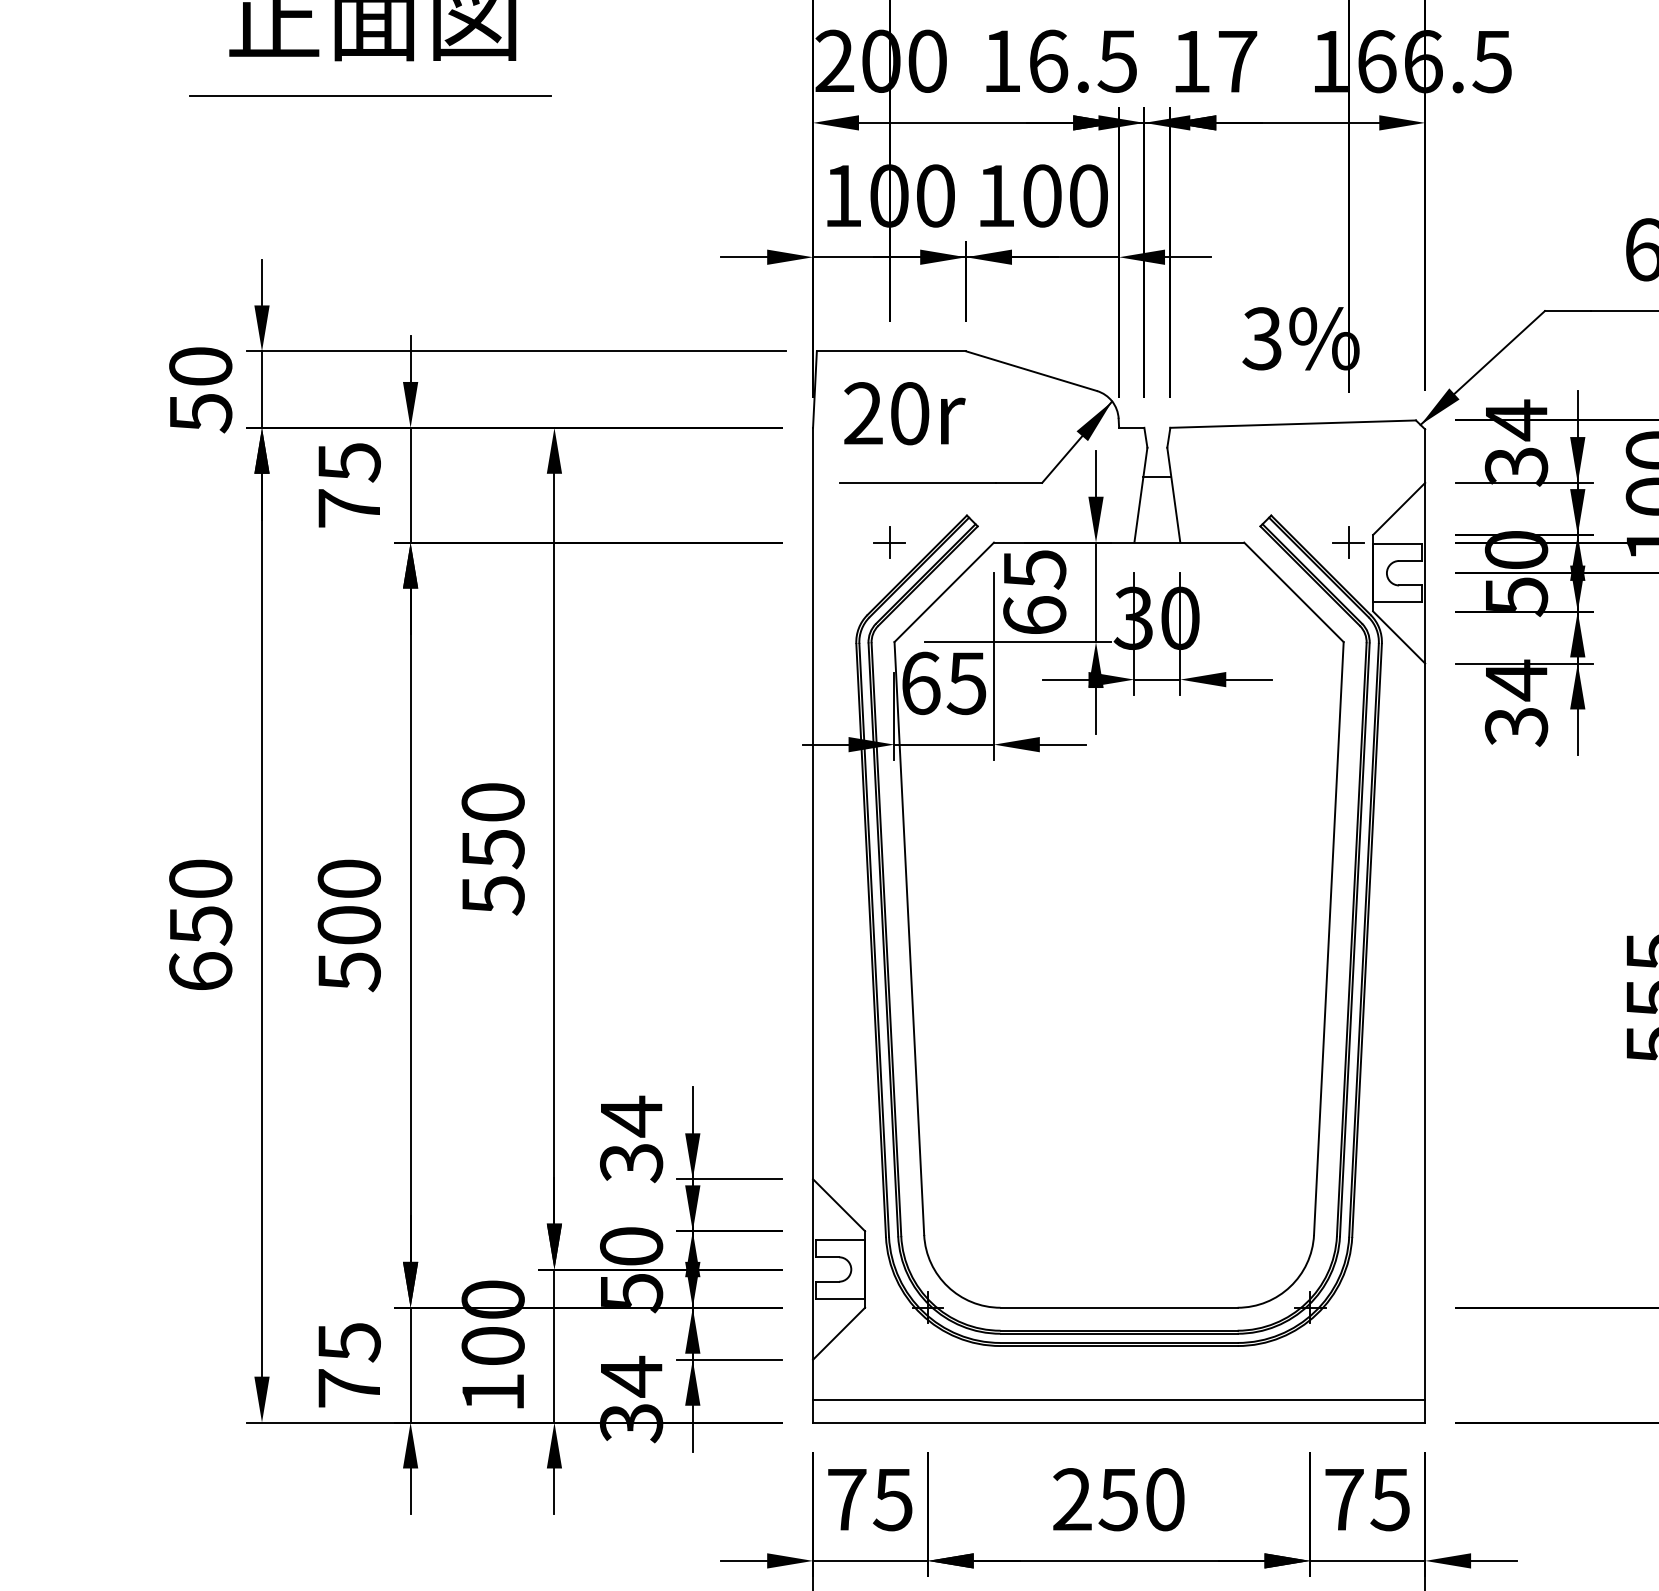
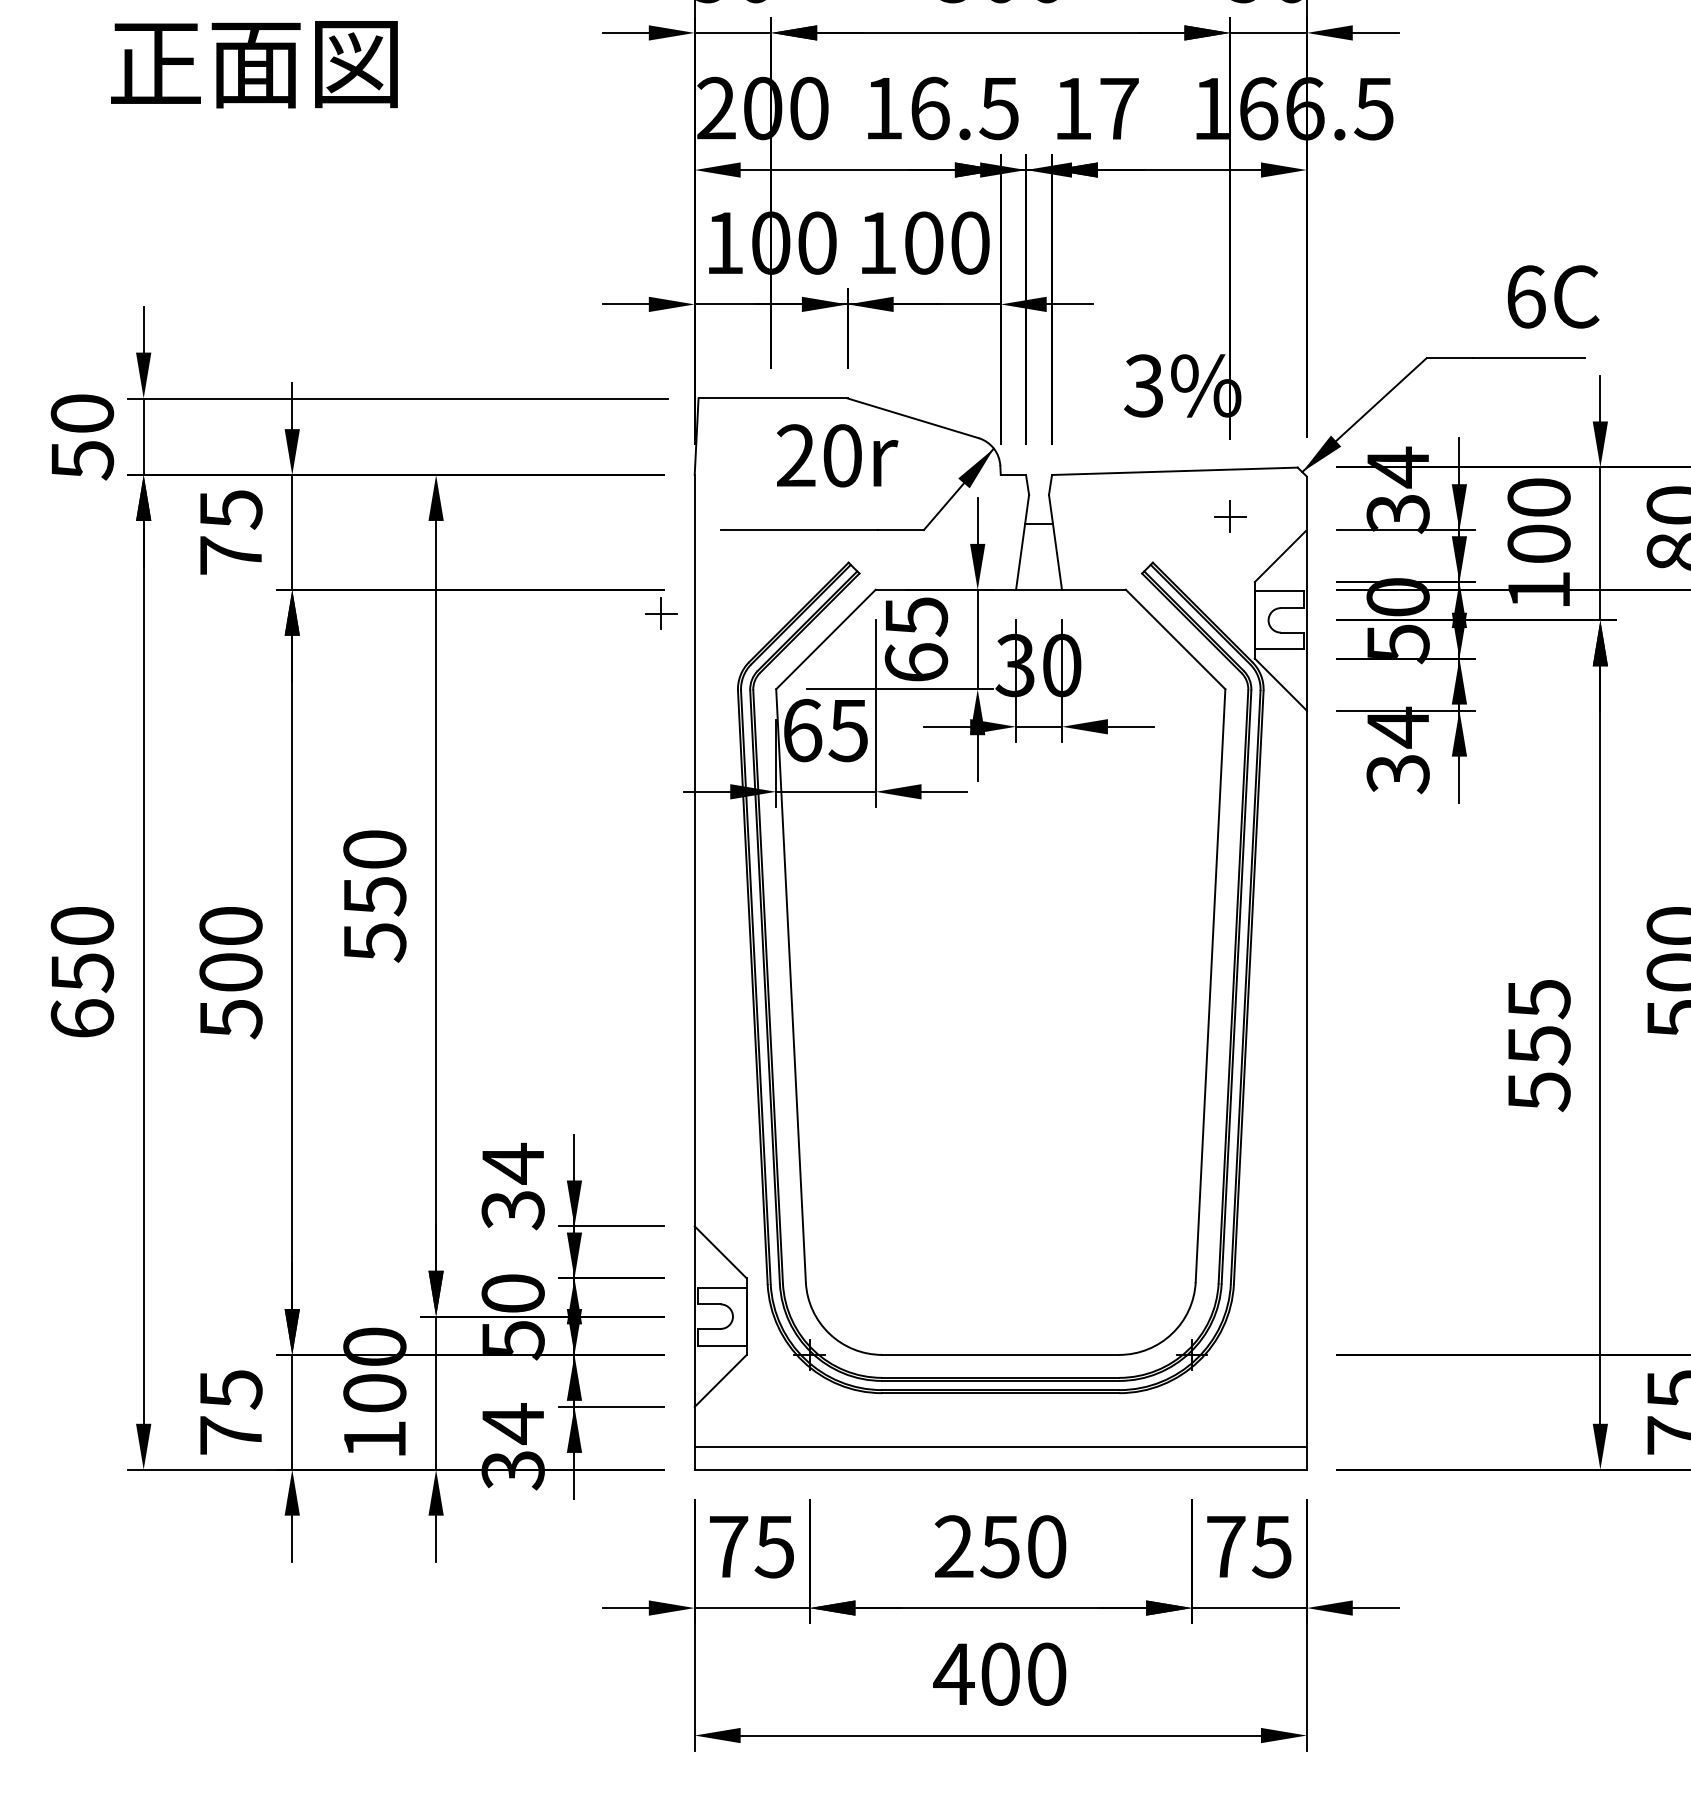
line: (369, 95) -> (251, 142), removed
text: (904, 413) -> (837, 455), moved
part: (889, 542) -> (661, 613), moved
part: (1348, 542) -> (1230, 516), moved

